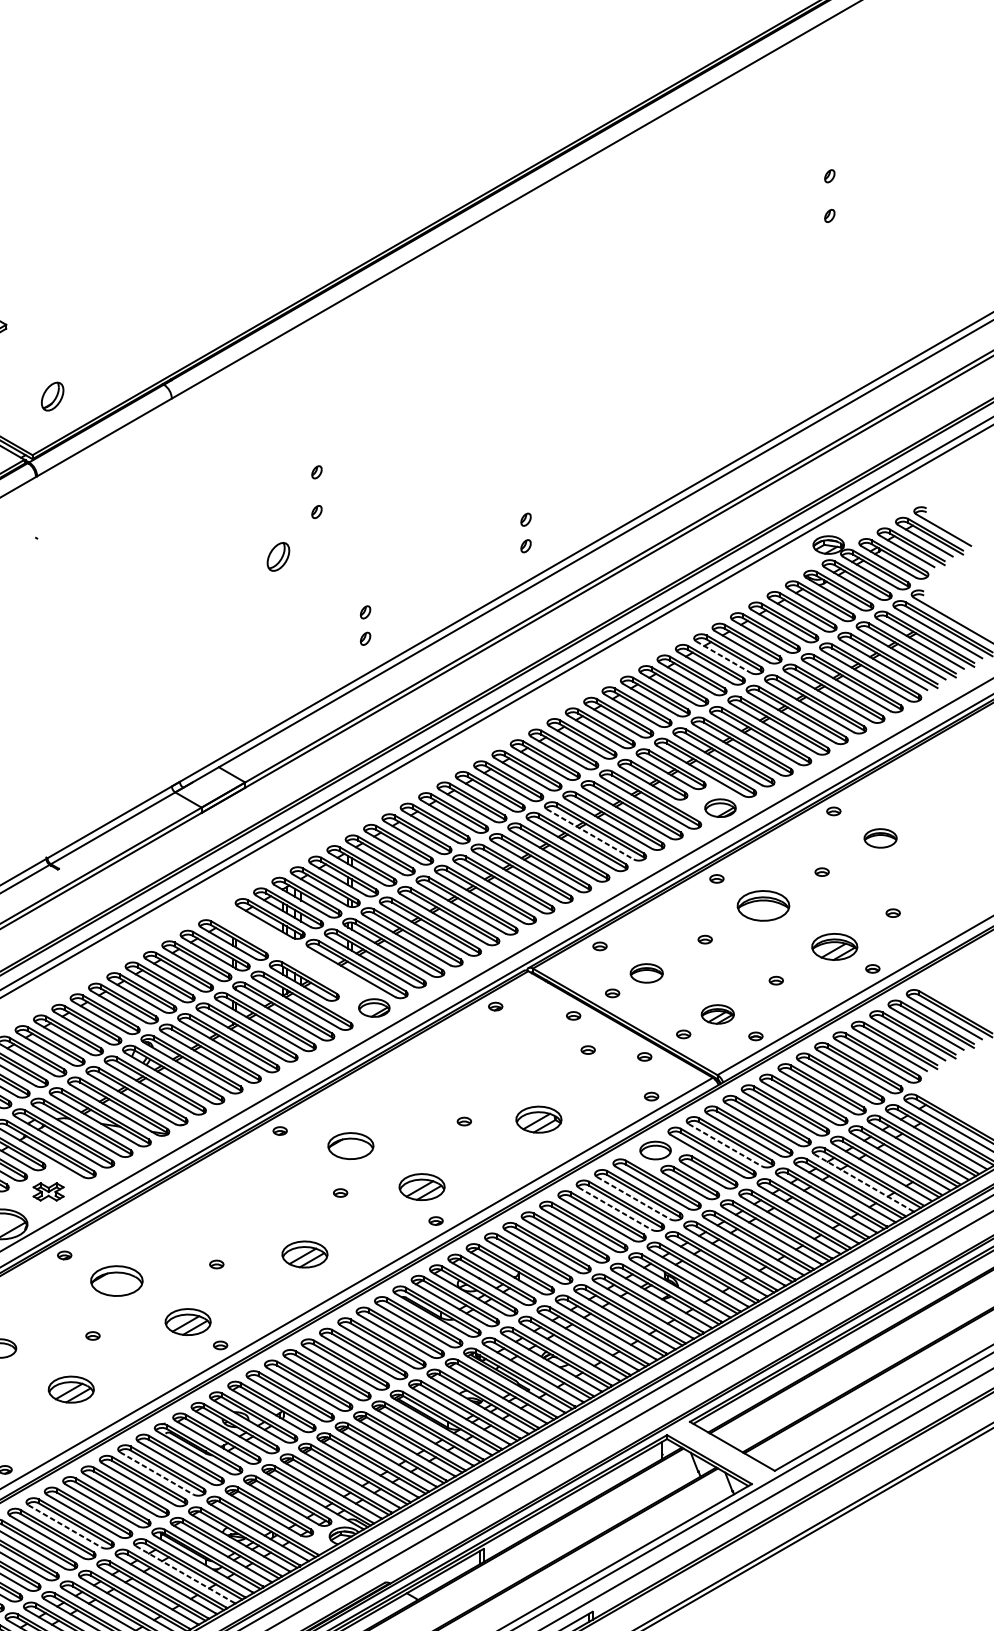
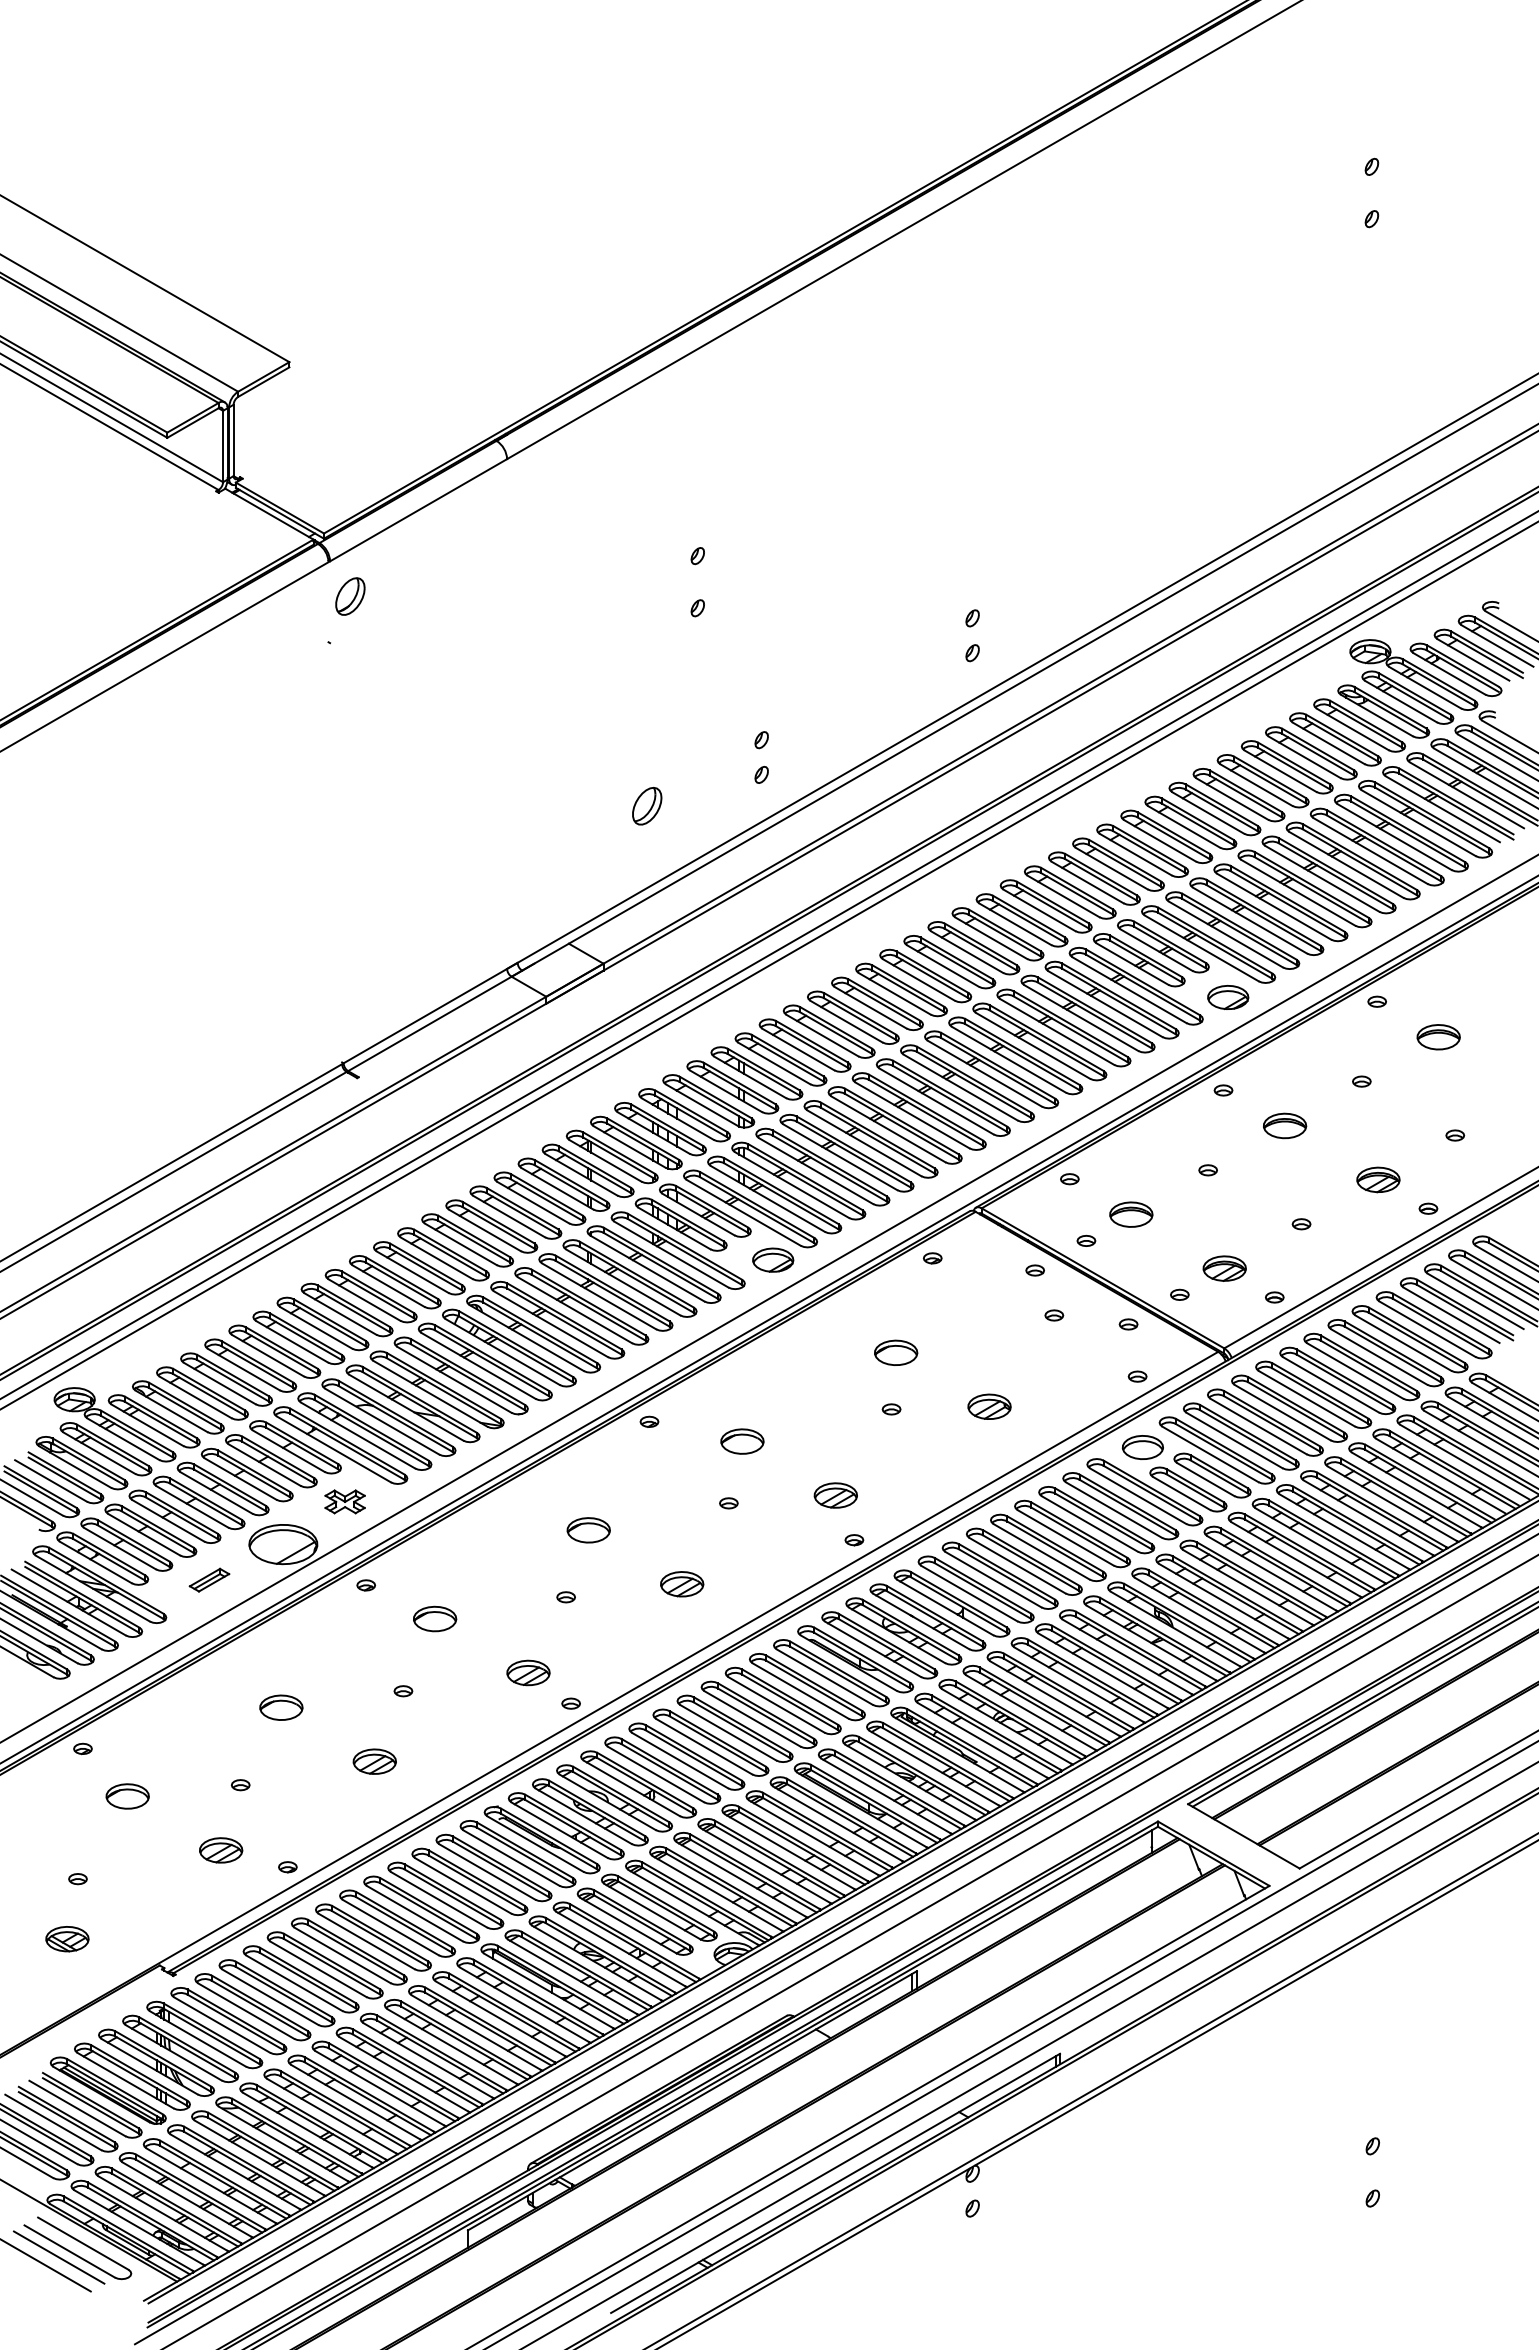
part: (52, 396) -> (350, 596), moved
part: (278, 556) -> (647, 805), moved
line: (723, 657) -> (1232, 799), dashed -> solid
line: (590, 834) -> (1057, 1031), dashed -> solid
part: (764, 905) -> (1285, 1125), size x0.62
part: (834, 946) -> (1378, 1179), size x0.71
part: (287, 949) -> (658, 1183), added
part: (468, 1078) -> (896, 1352), added
part: (538, 1119) -> (989, 1406), size x0.71
part: (350, 1145) -> (742, 1441), size x0.71
line: (726, 1145) -> (1235, 1440), dashed -> solid
line: (863, 1182) -> (1416, 1489), dashed -> solid
part: (421, 1187) -> (835, 1495), size x0.71
line: (633, 1198) -> (1114, 1510), dashed -> solid
line: (615, 1209) -> (1090, 1524), dashed -> solid
part: (233, 1213) -> (588, 1530), added
part: (305, 1254) -> (682, 1584), size x0.71
part: (117, 1280) -> (435, 1618), size x0.62
part: (188, 1321) -> (528, 1672), size x0.71
part: (70, 1389) -> (374, 1761), size x0.71
line: (156, 1473) -> (487, 1872), dashed -> solid
line: (65, 1526) -> (367, 1941), dashed -> solid
line: (185, 1574) -> (524, 2004), dashed -> solid

